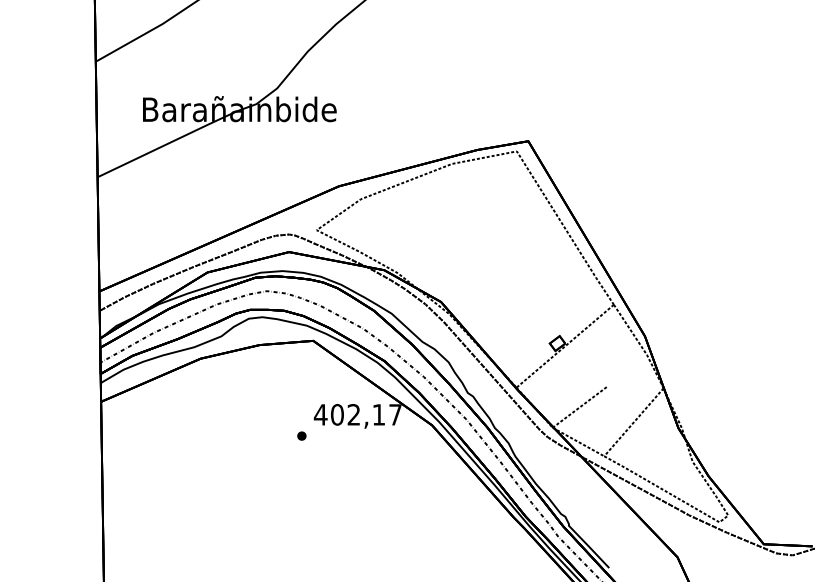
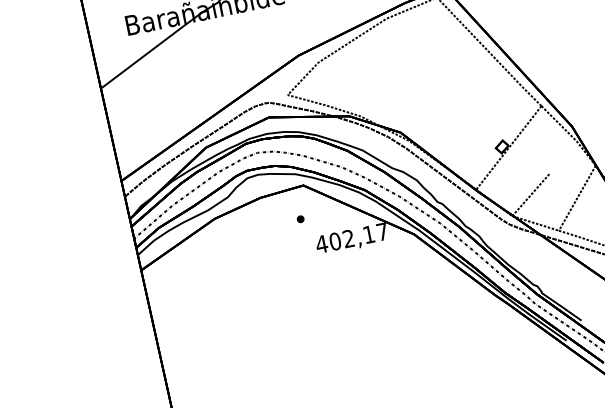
part: (301, 435) -> (300, 218), moved

